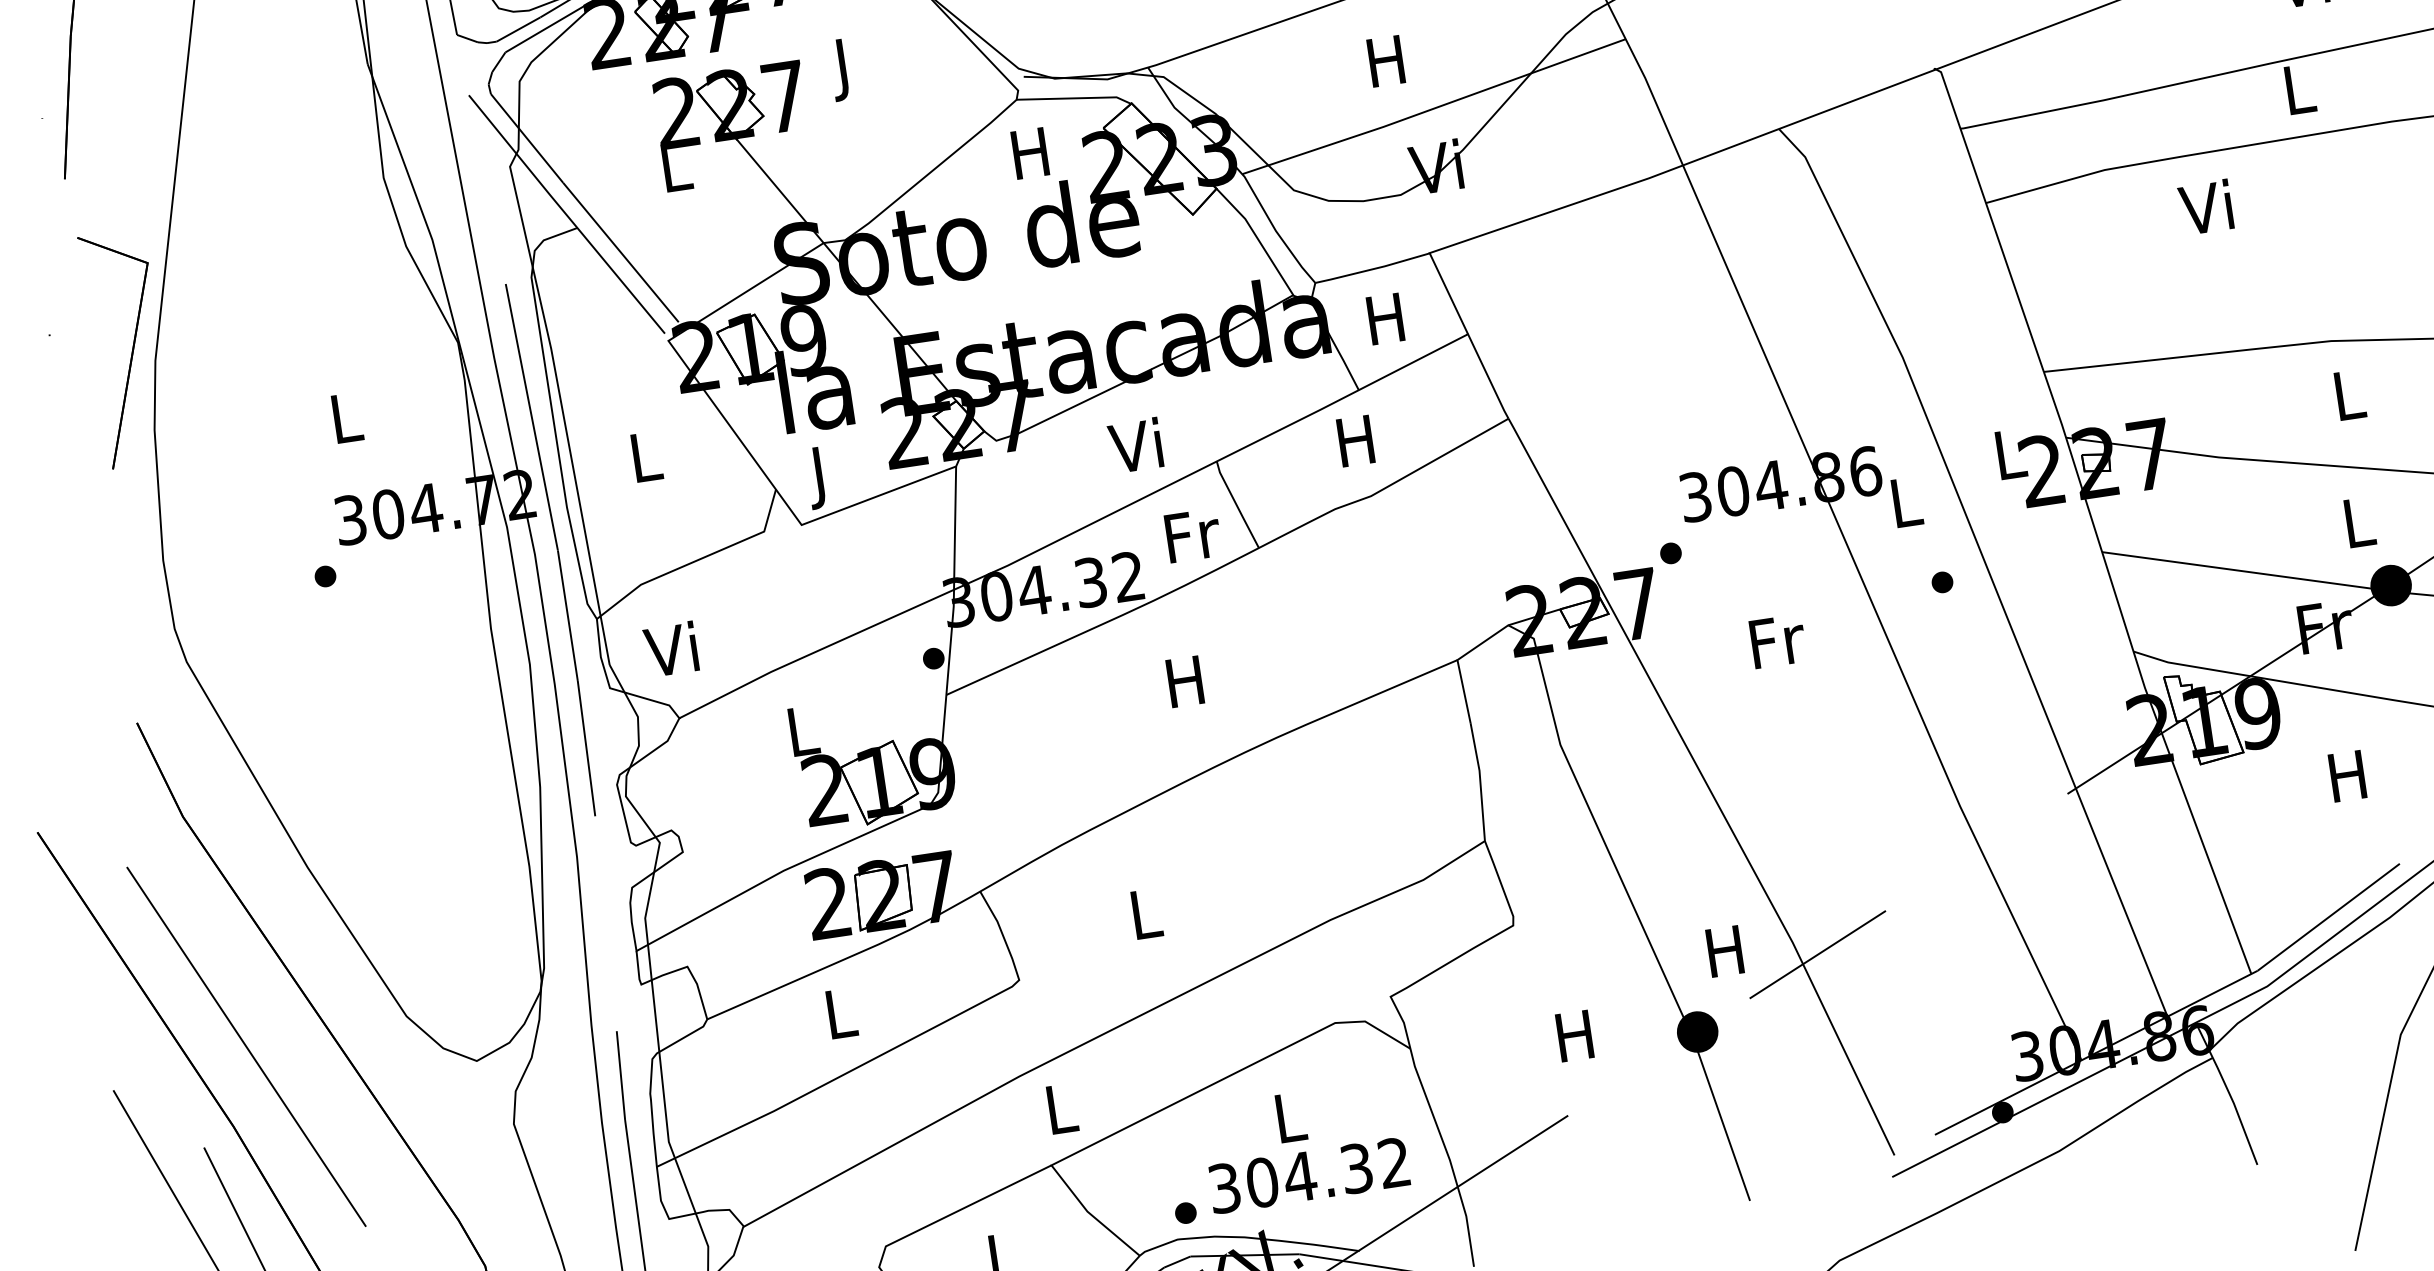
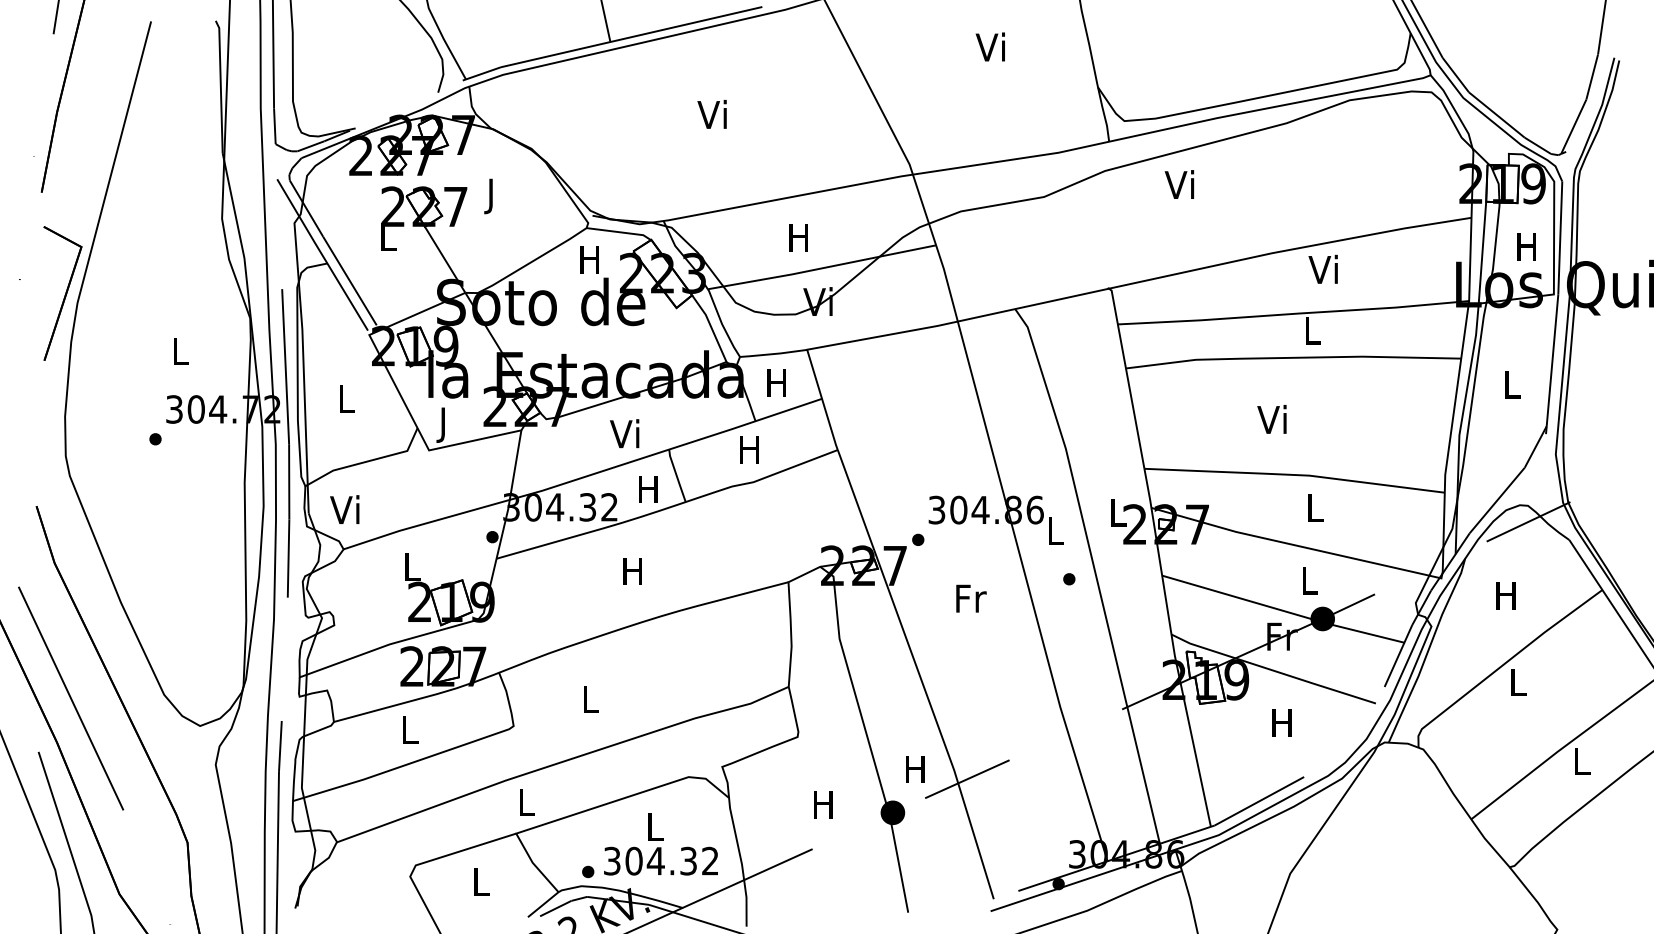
text: (2205, 207) -> (1271, 419), moved
text: (1193, 535) -> (649, 489), Fr -> H

